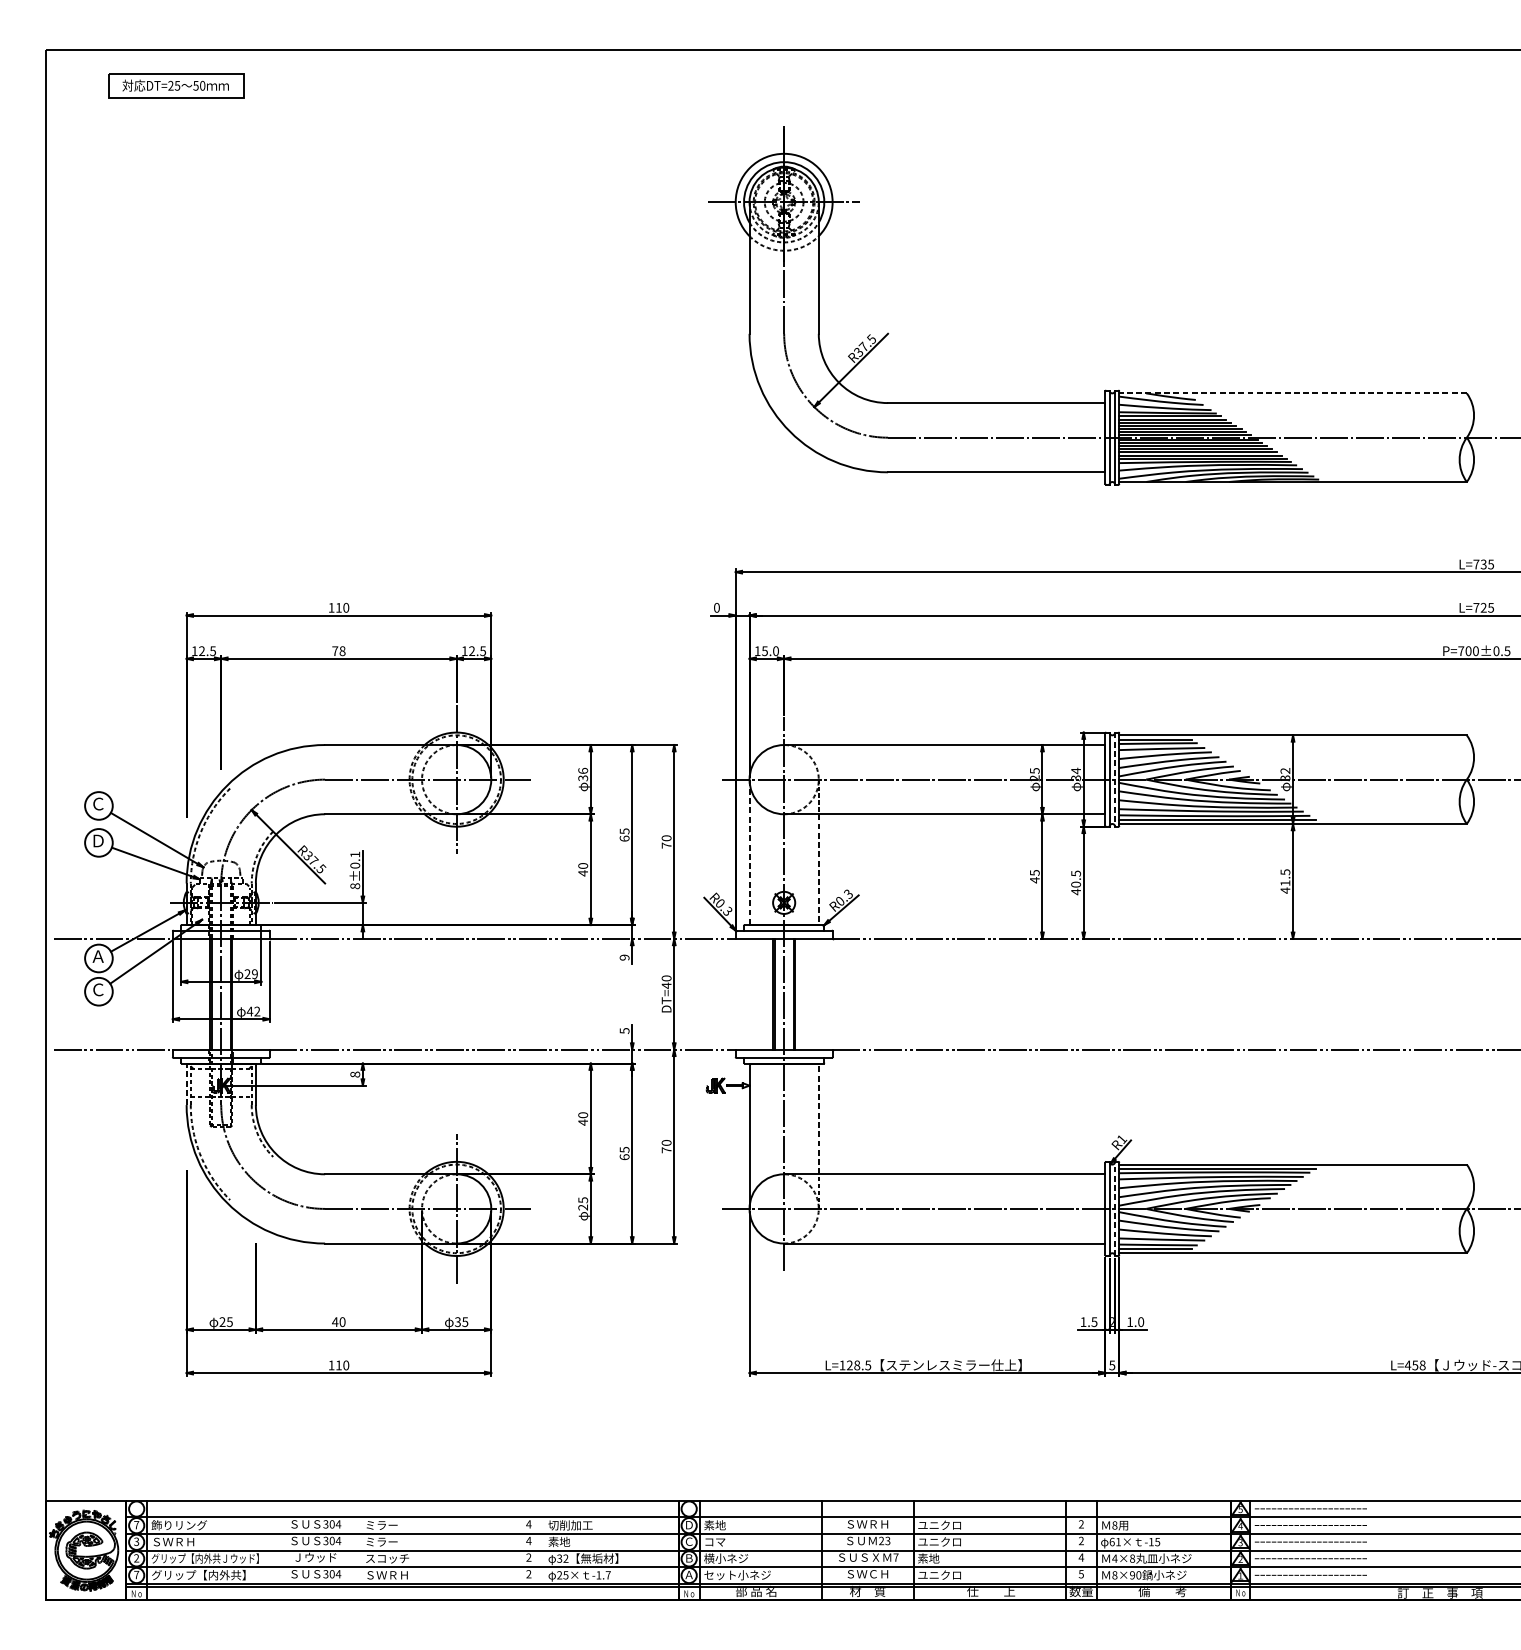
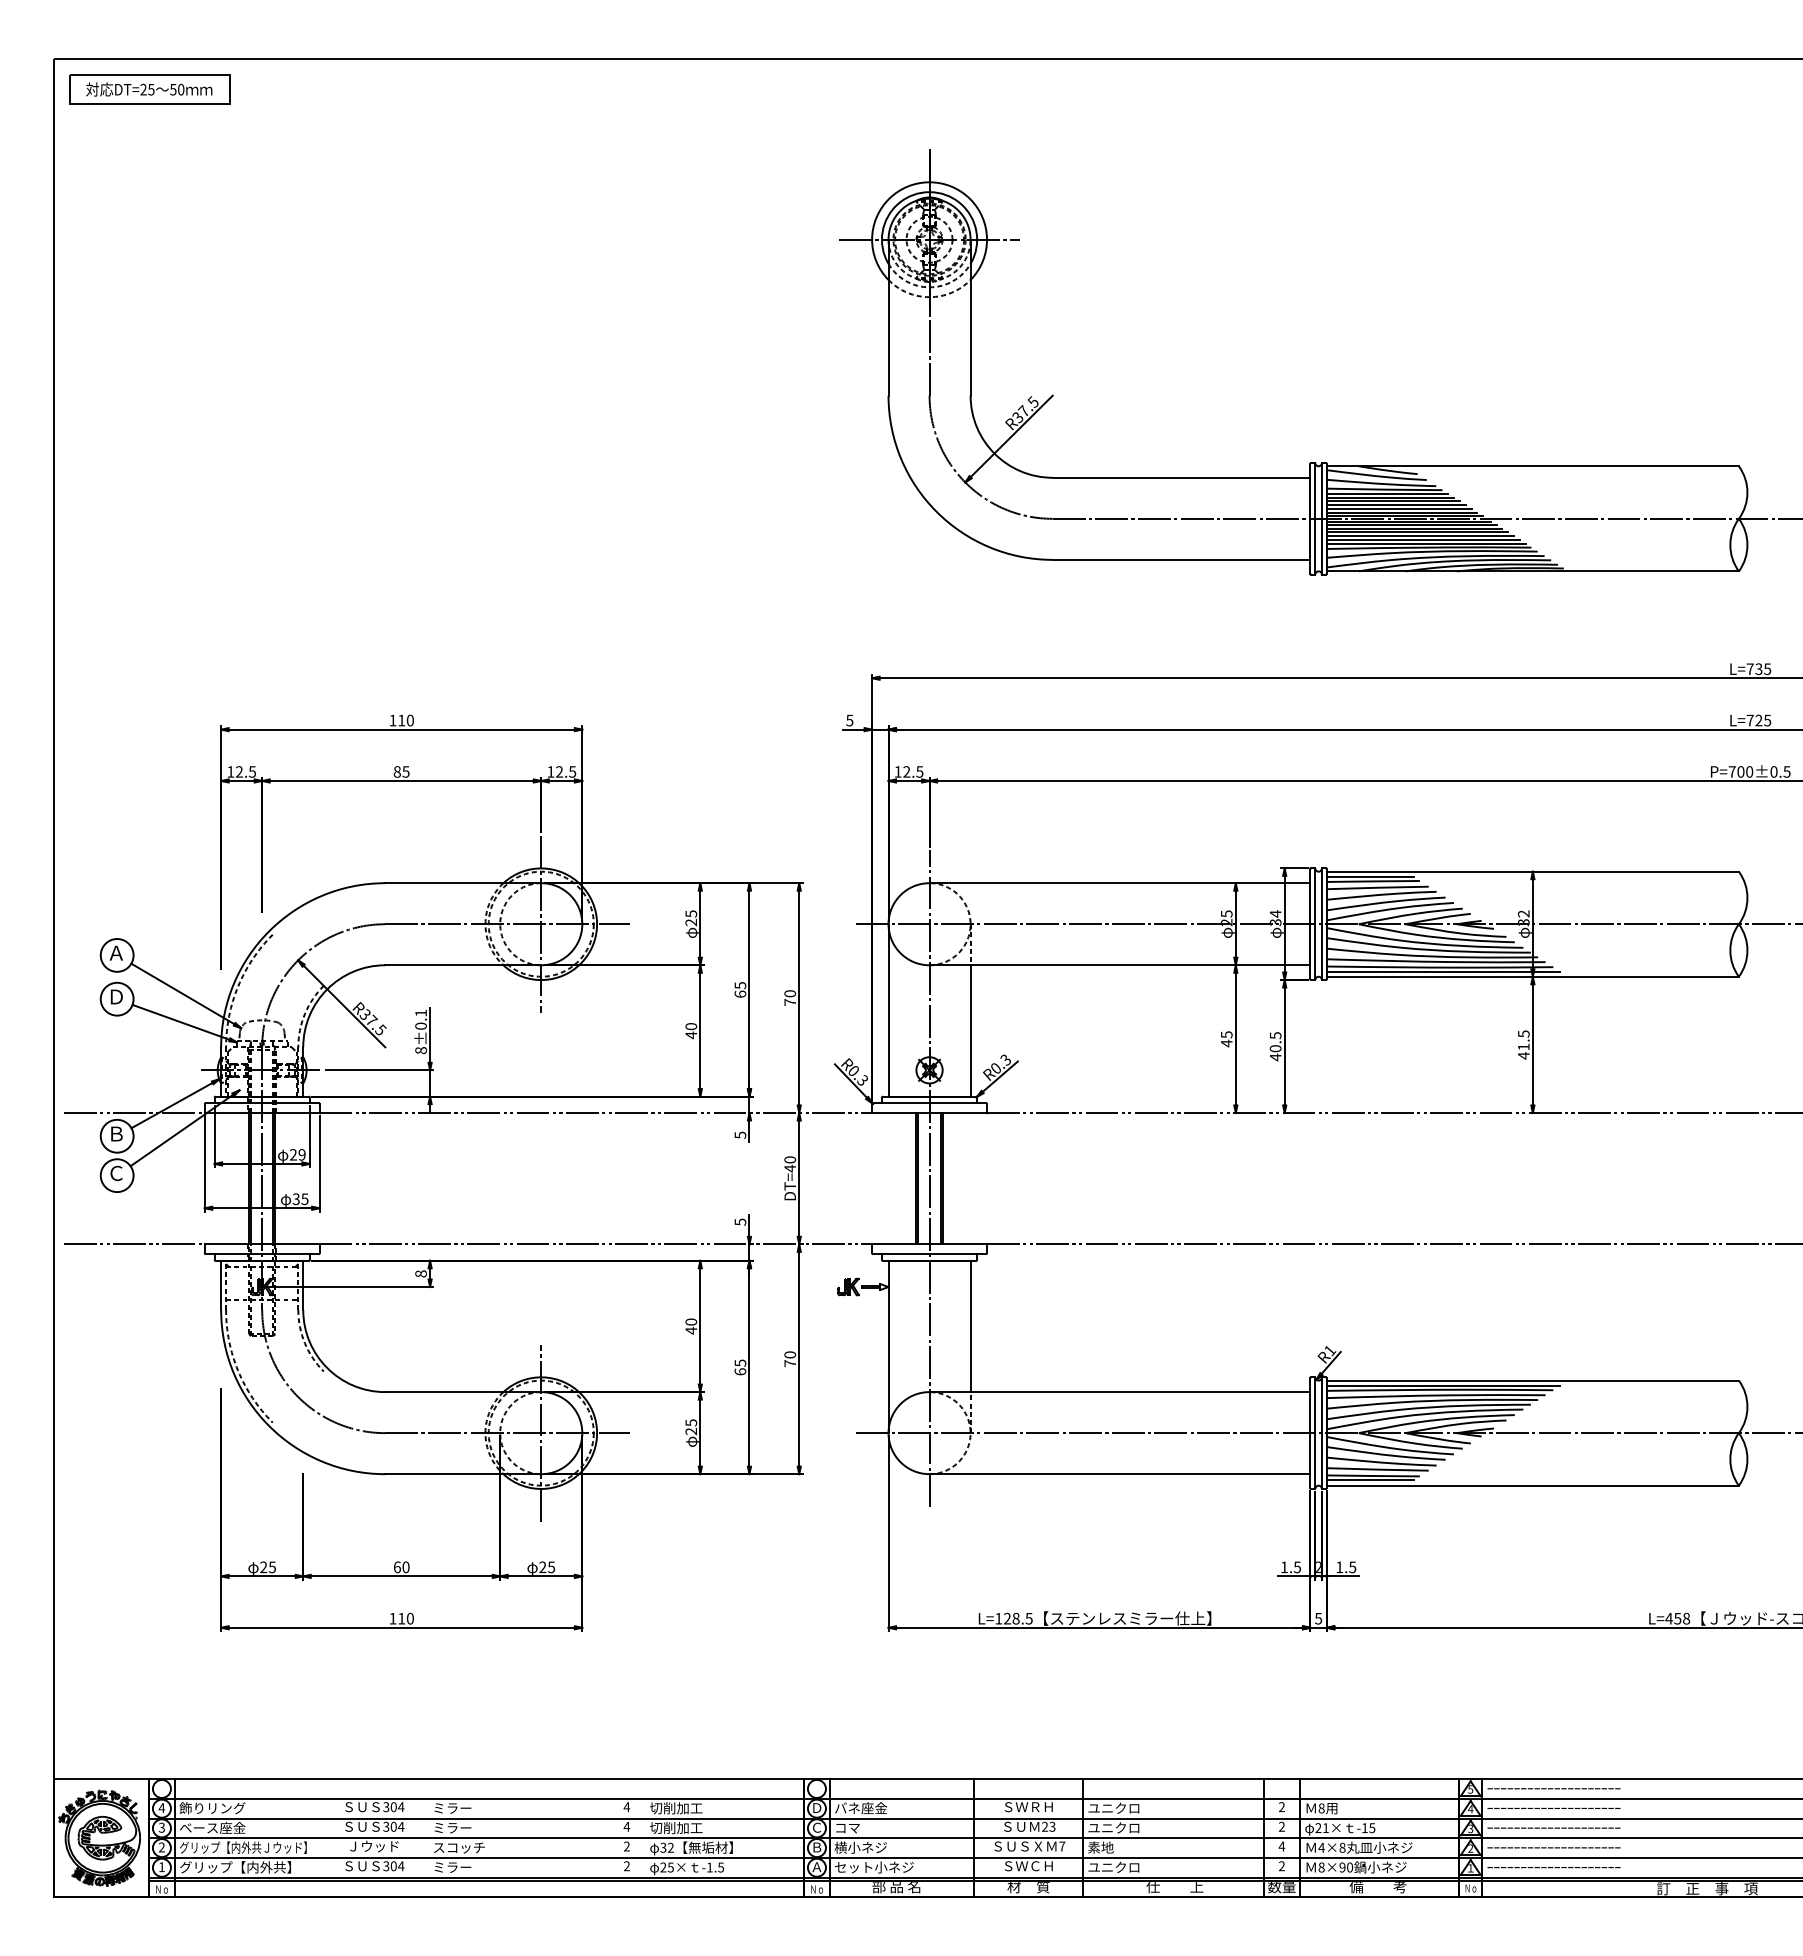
part: (175, 85) -> (149, 89), moved
line: (1292, 393) -> (1532, 466), dashed -> solid
text: (716, 607) -> (849, 720), 0 -> 5
text: (338, 650) -> (401, 771), 78 -> 85
text: (770, 650) -> (913, 771), 15.0 -> 12.5
text: (583, 774) -> (691, 918), 36 -> 25
line: (1114, 779) -> (1321, 924), dashed -> solid
text: (97, 803) -> (115, 952), Ｃ -> Ａ
line: (749, 852) -> (888, 1010), dashed -> solid
line: (818, 869) -> (970, 1030), dashed -> solid
text: (97, 956) -> (115, 1133), Ａ -> Ｂ
text: (624, 957) -> (740, 1134), 9 -> 5
text: (253, 1011) -> (300, 1199), 42 -> 35
line: (186, 1084) -> (221, 1285), dashed -> solid
line: (818, 1118) -> (970, 1326), dashed -> solid
line: (1114, 1209) -> (1321, 1433), dashed -> solid
text: (335, 1322) -> (397, 1567), 40 -> 60
text: (457, 1322) -> (542, 1567), 35 -> 25
text: (1140, 1322) -> (1352, 1567), 1.0 -> 1.5
text: (136, 1524) -> (161, 1807), 7 -> 4
text: (726, 1525) -> (861, 1808), 素地 -> バネ座金
text: (179, 1541) -> (212, 1827), ＳＷＲＨ -> ベース座金
text: (570, 1541) -> (676, 1827), 素地 -> 切削加工
text: (1112, 1542) -> (1318, 1828), 61× -> 21×
text: (1081, 1574) -> (1281, 1866), 5 -> 2
text: (136, 1575) -> (161, 1867), 7 -> 1
text: (386, 1575) -> (458, 1867), ＳＷＲＨ -> ミラー
text: (608, 1575) -> (721, 1867), -1.7 -> -1.5

